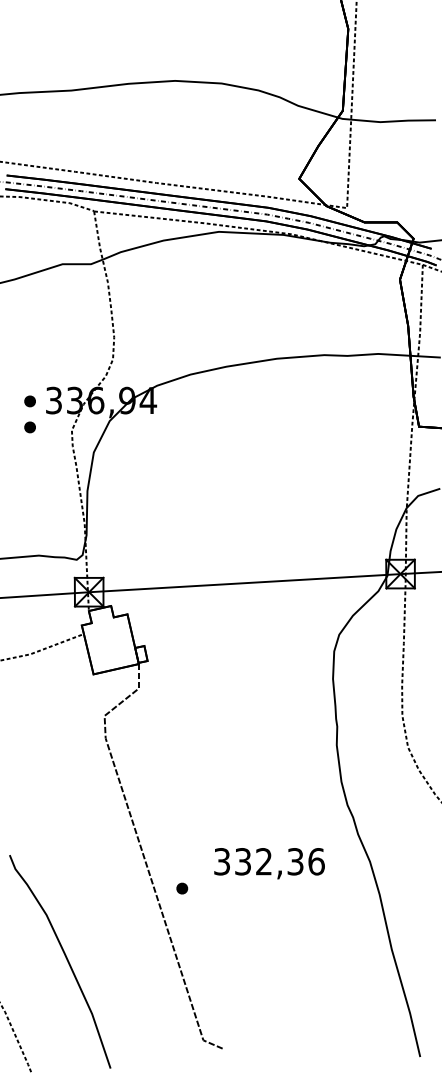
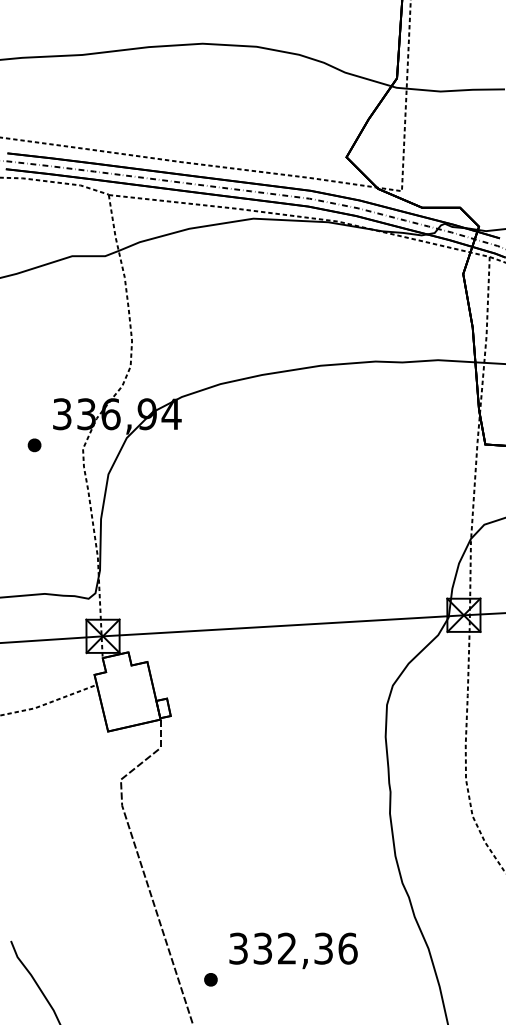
part: (29, 401) -> (33, 415), removed
text: (269, 863) -> (293, 950), moved

